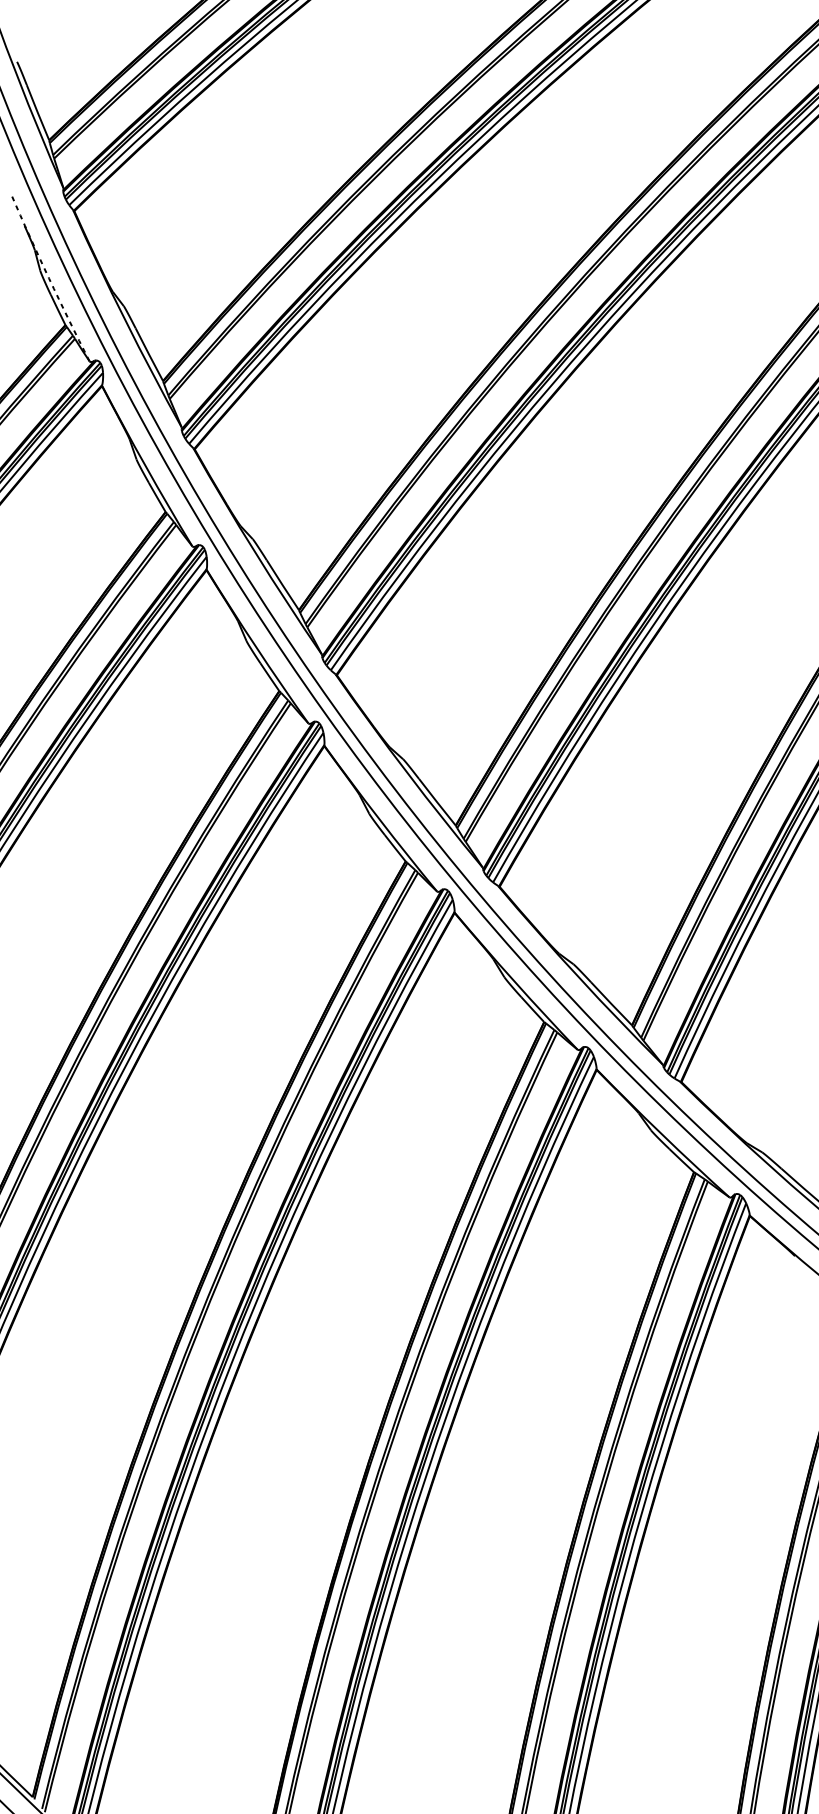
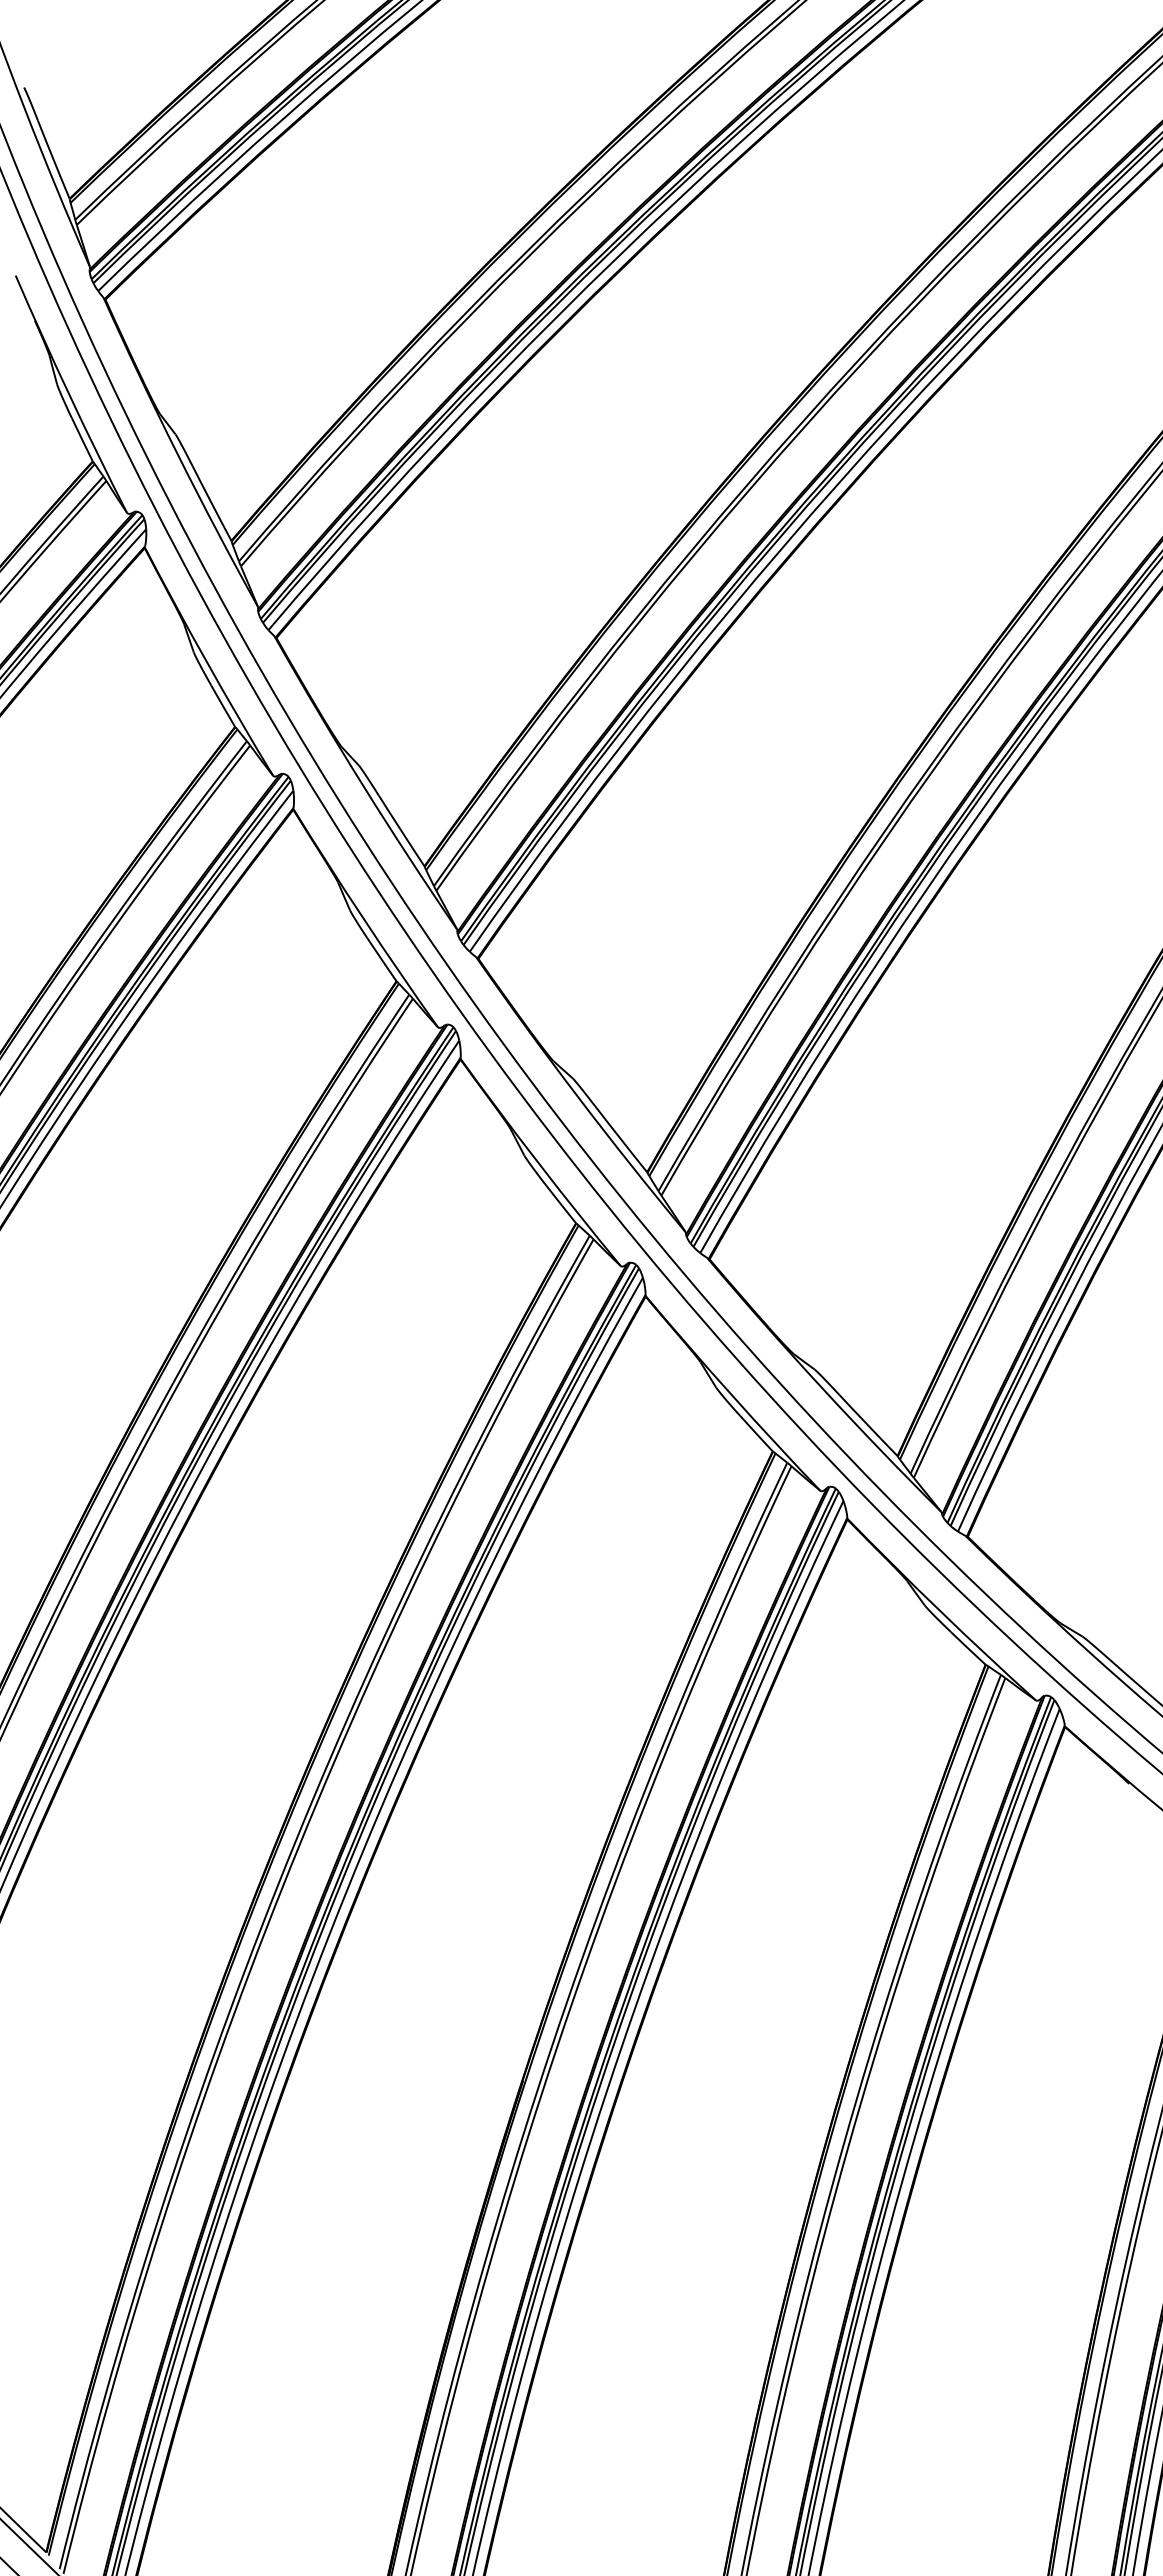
arc: (49, 278) -> (69, 395), dashed -> solid

